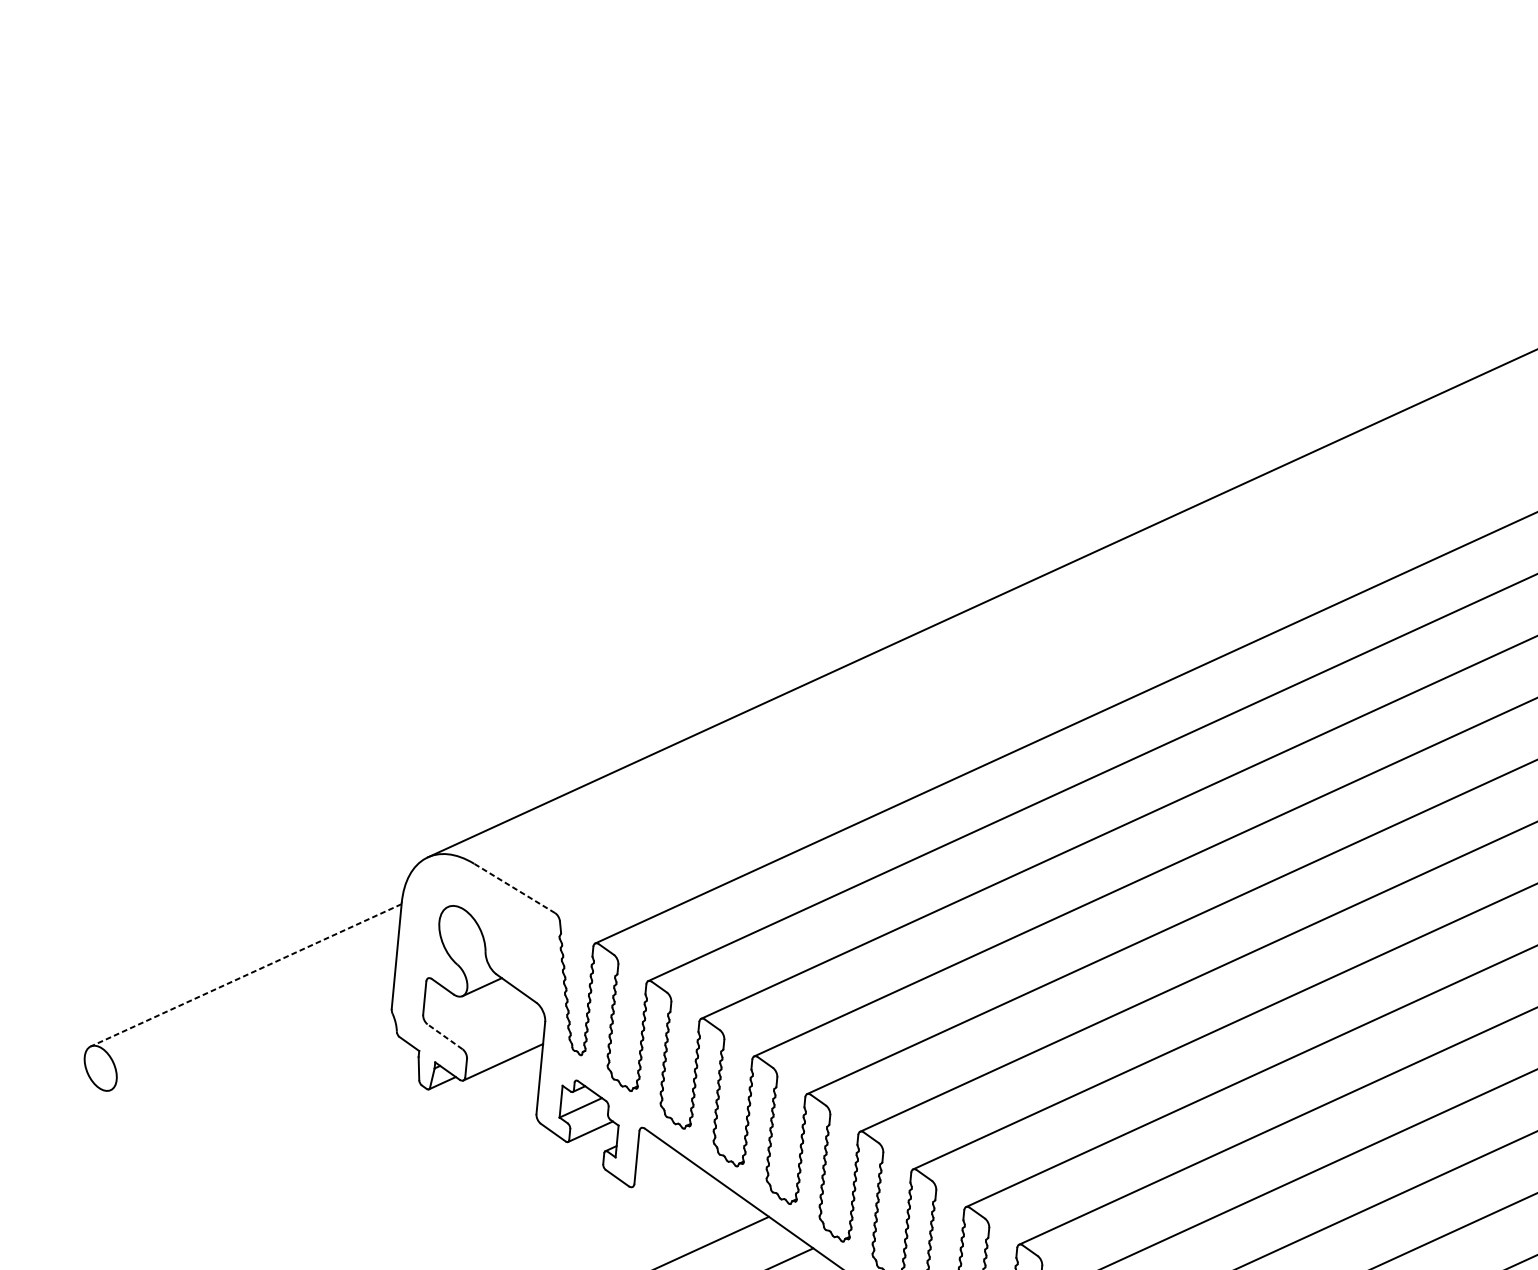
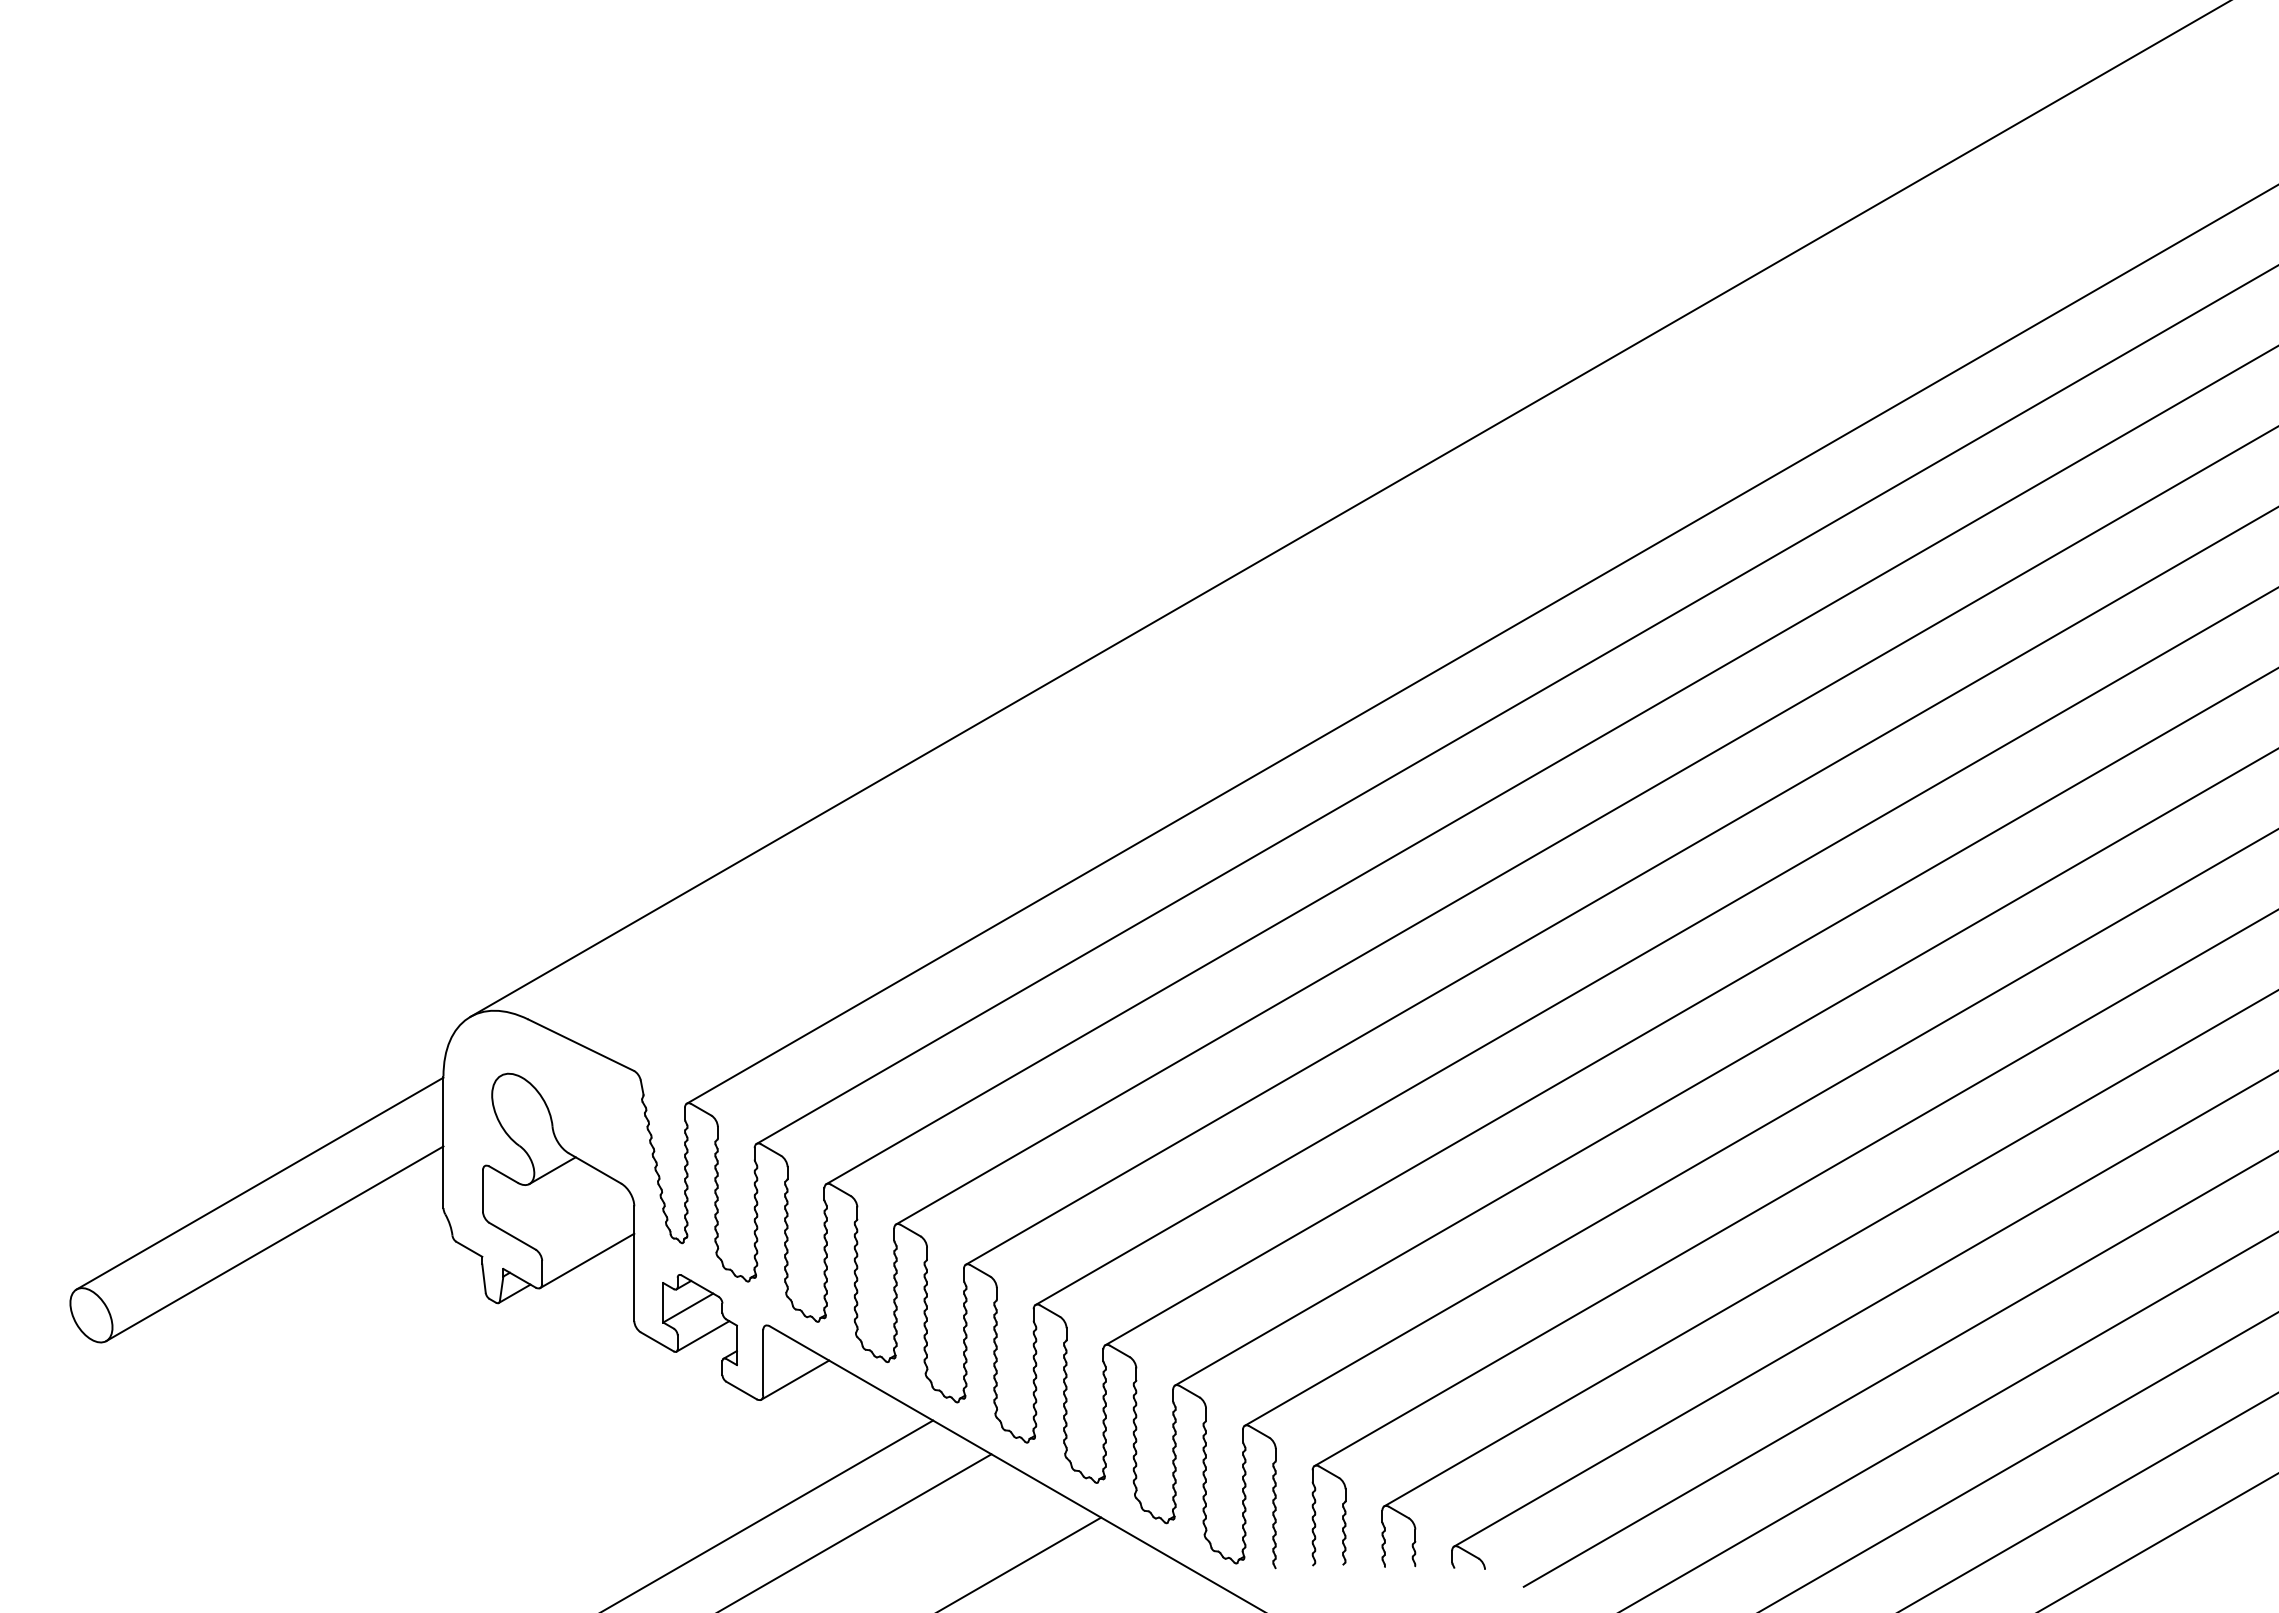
line: (514, 888) -> (581, 1045), dashed -> solid
line: (246, 975) -> (260, 1183), dashed -> solid
line: (253, 1024) -> (274, 1243), added
line: (445, 1036) -> (512, 1236), dashed -> solid
line: (661, 1173) -> (795, 1379), added

